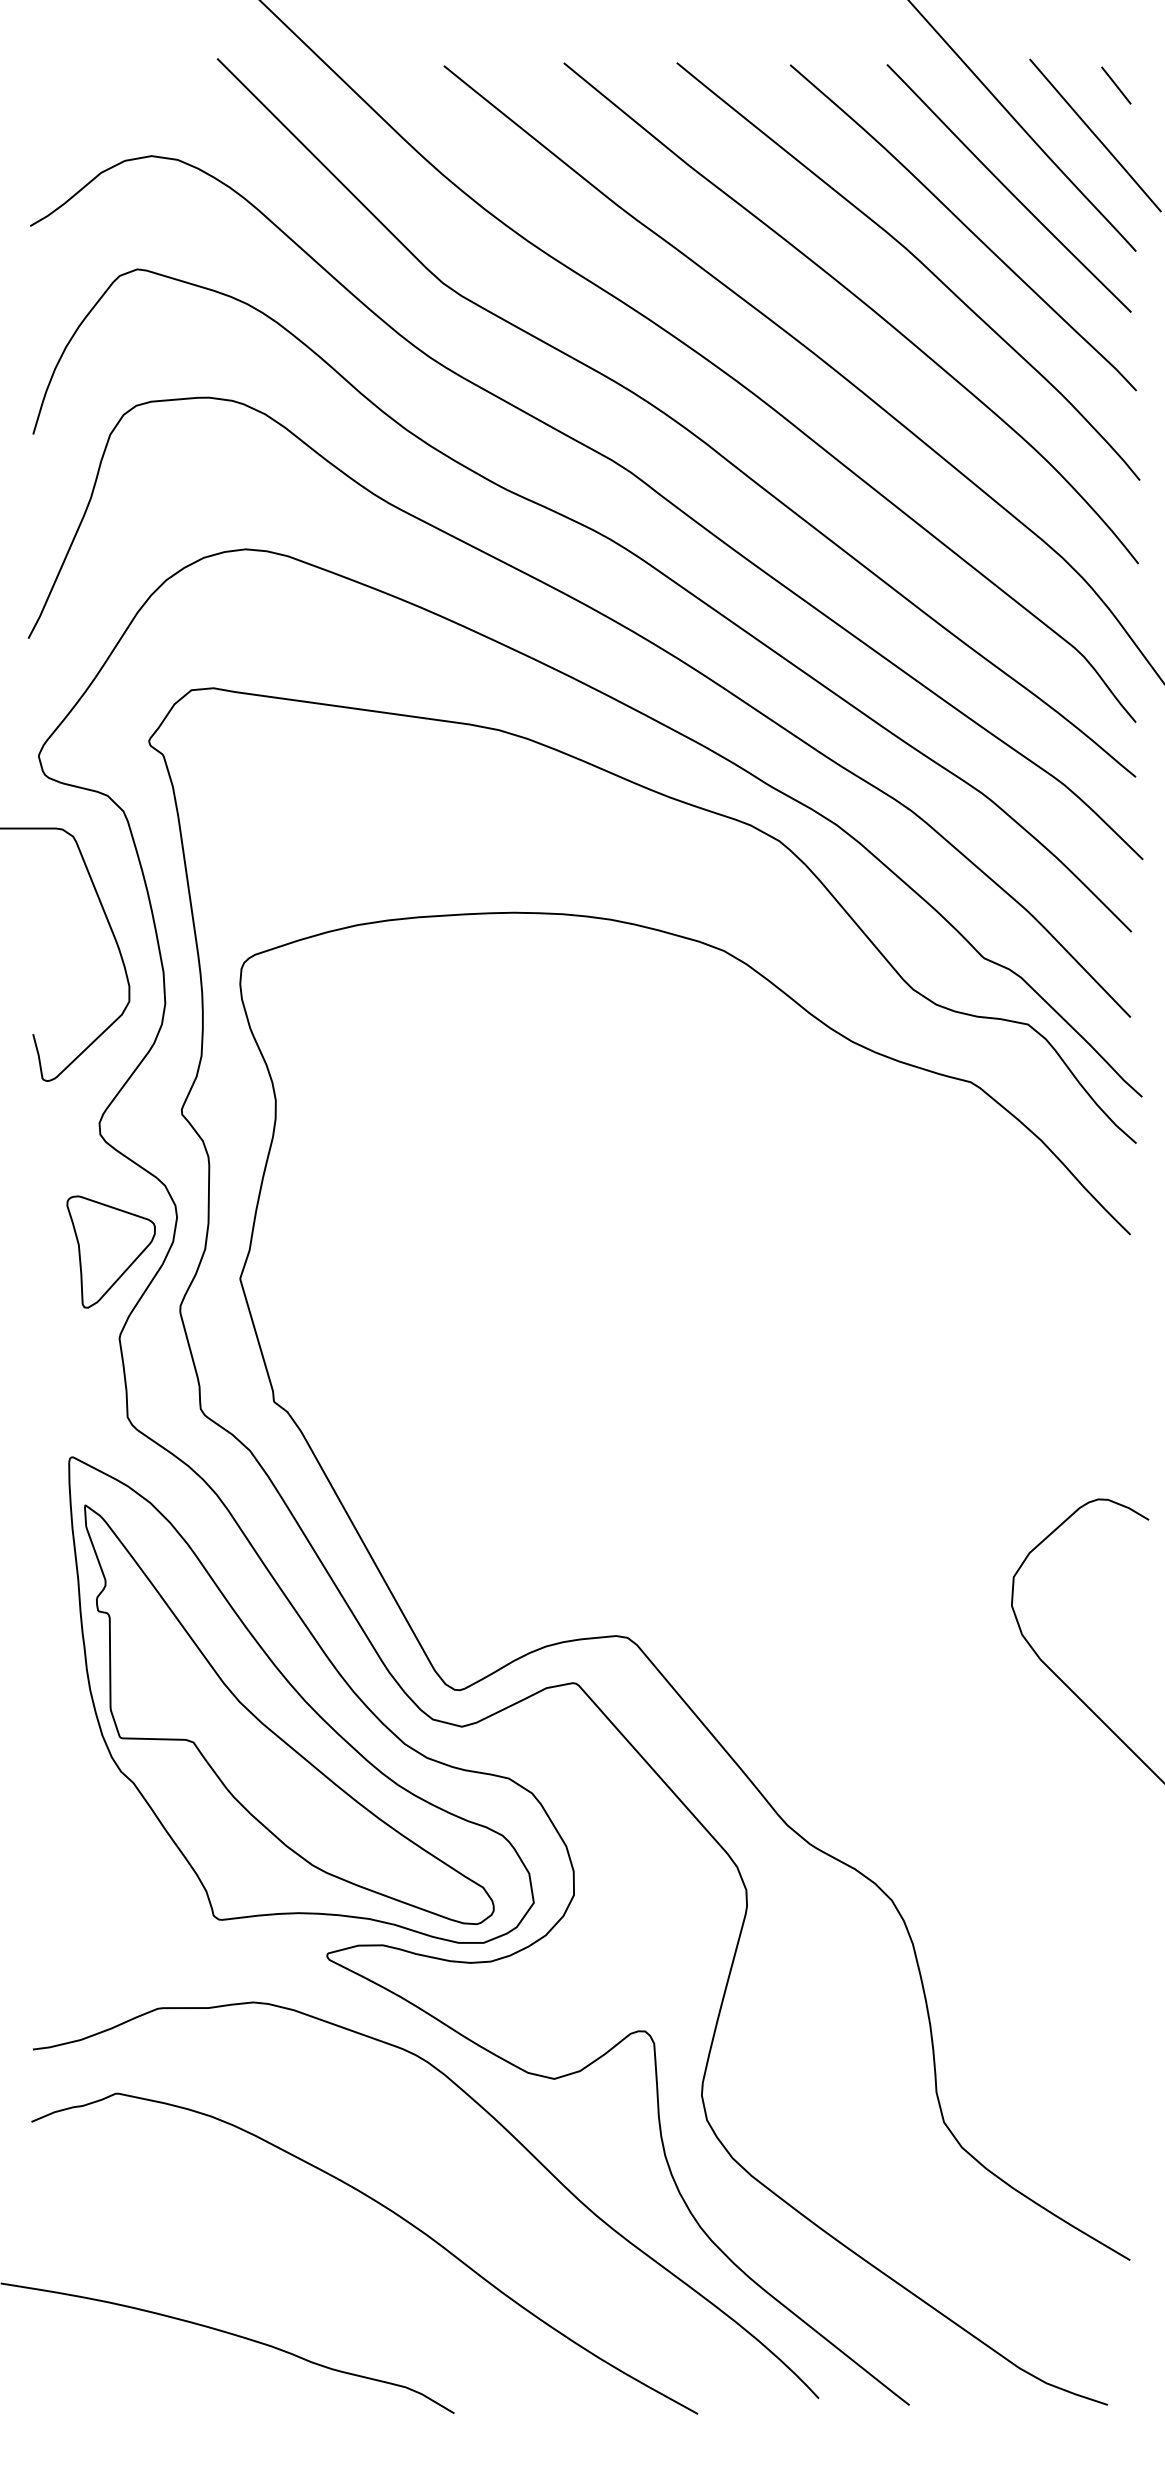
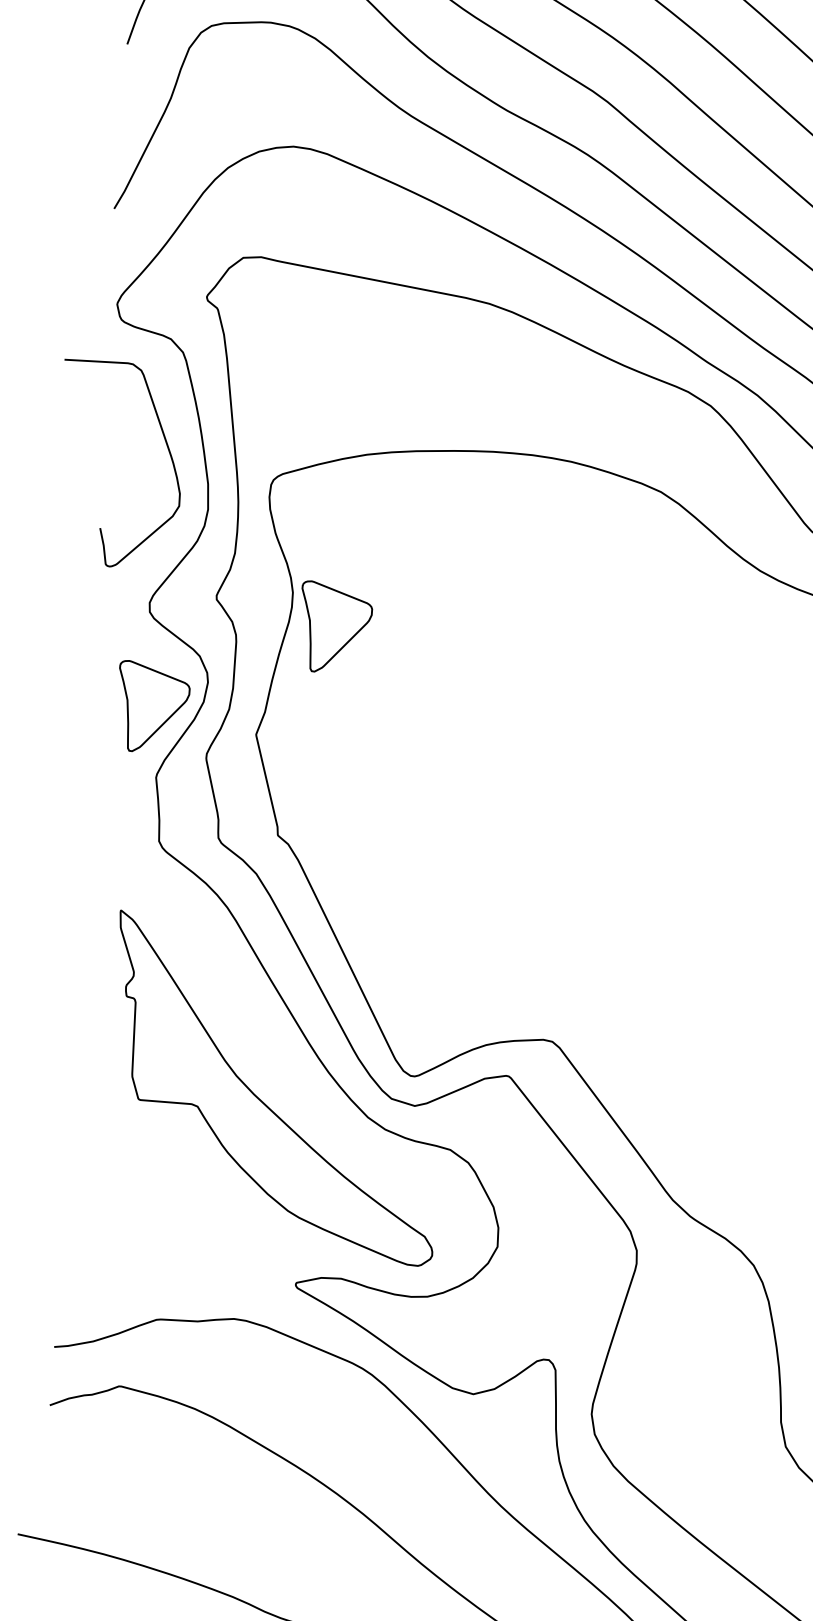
part: (330, 1140) -> (335, 627), added
part: (301, 1699) -> (286, 1076), removed

